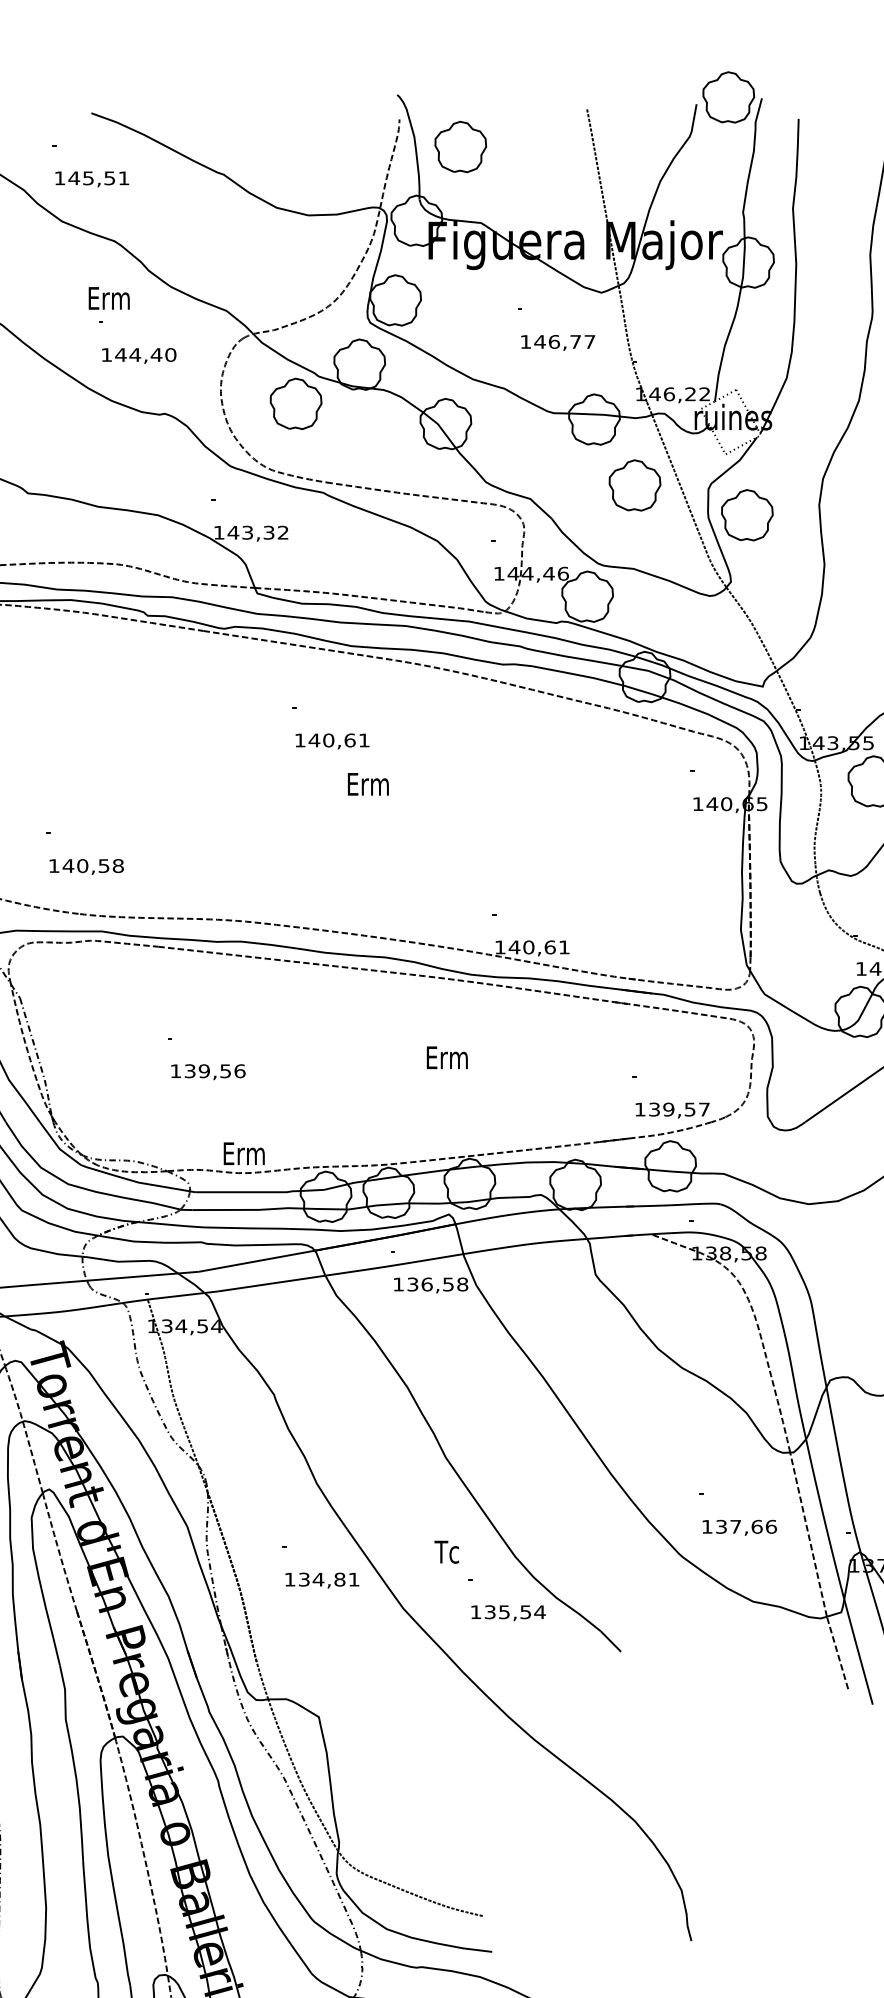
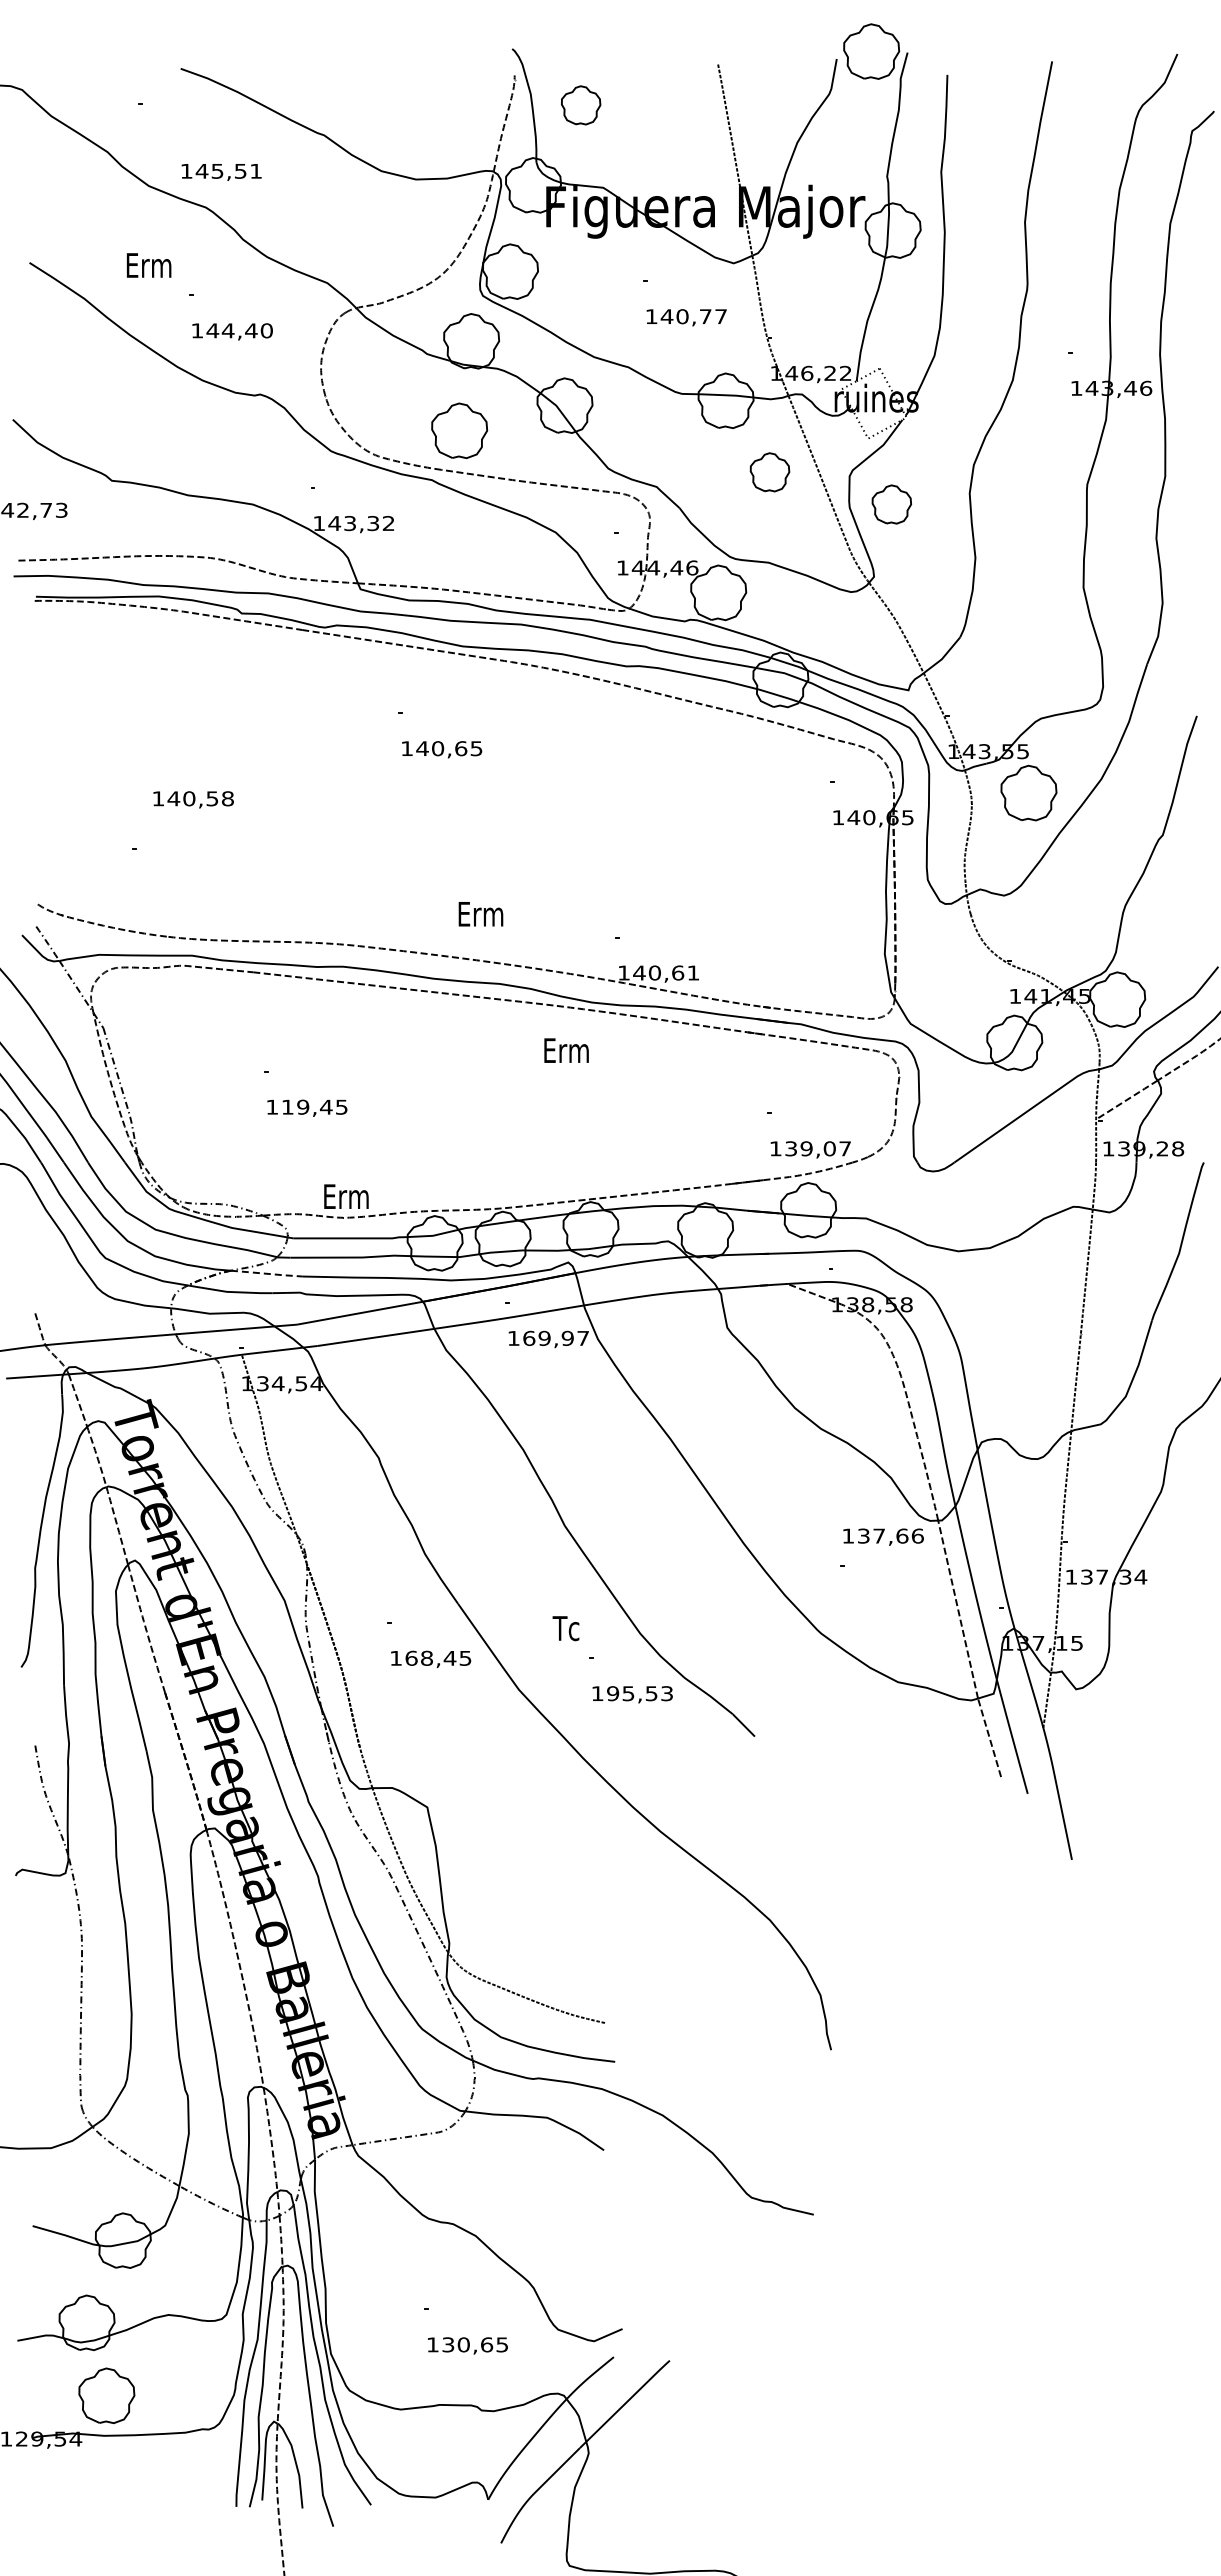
part: (460, 147) -> (580, 105), size x0.7
text: (92, 179) -> (221, 172), moved
text: (109, 298) -> (149, 265), moved
text: (554, 341) -> (682, 316), 146,77 -> 140,77
part: (295, 403) -> (459, 430), moved
part: (634, 485) -> (769, 472), size x0.7
part: (747, 515) -> (891, 504), size x0.7
text: (364, 740) -> (476, 748), 140,61 -> 140,65
text: (367, 784) -> (480, 914), moved
text: (86, 866) -> (193, 799), moved
text: (447, 1057) -> (566, 1050), moved
text: (214, 1070) -> (314, 1106), 139,56 -> 119,45
text: (689, 1109) -> (829, 1148), 139,57 -> 139,07
line: (171, 1224) -> (267, 1273), solid -> dashed
text: (438, 1283) -> (556, 1337), 136,58 -> 169,97
text: (739, 1527) -> (883, 1536), moved
text: (329, 1578) -> (438, 1657), 134,81 -> 168,45
text: (515, 1612) -> (640, 1693), 135,54 -> 195,53

